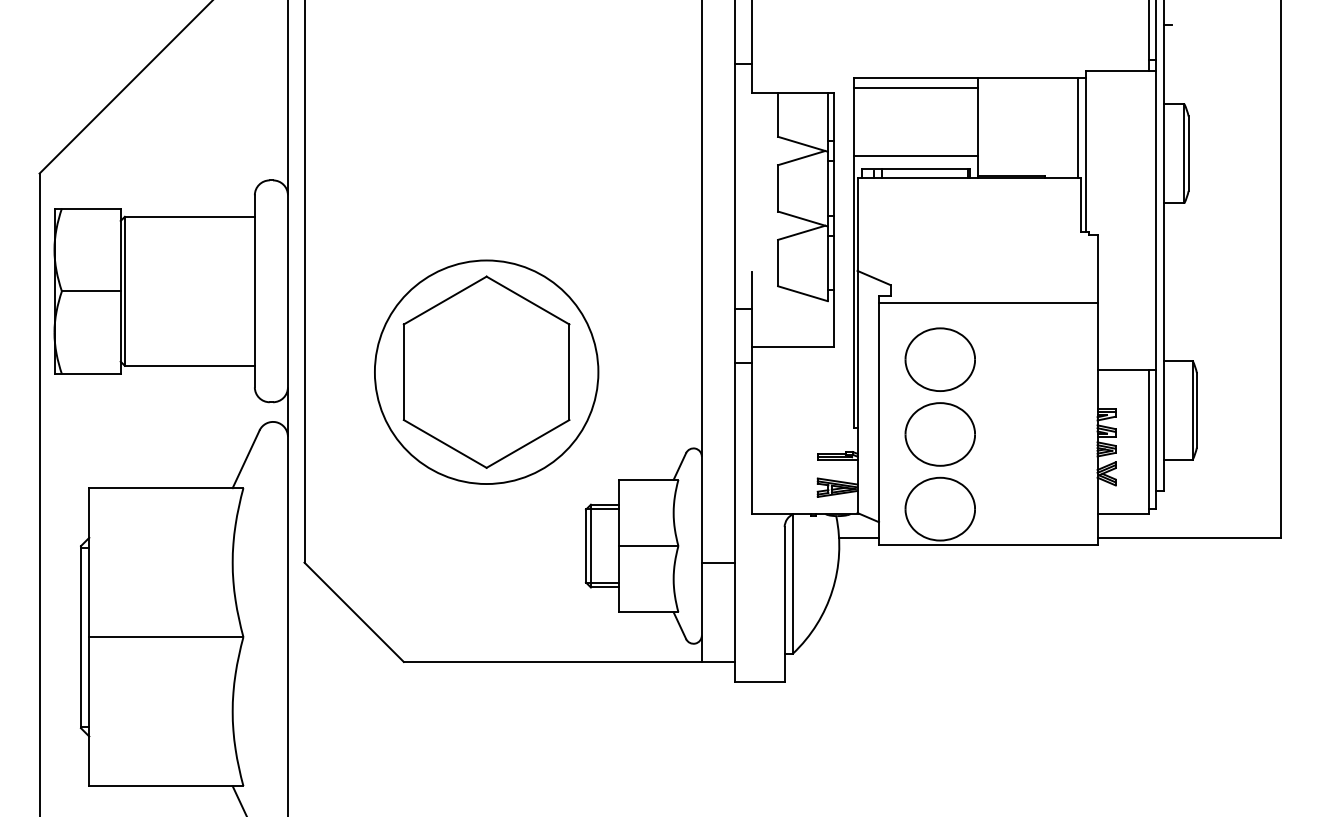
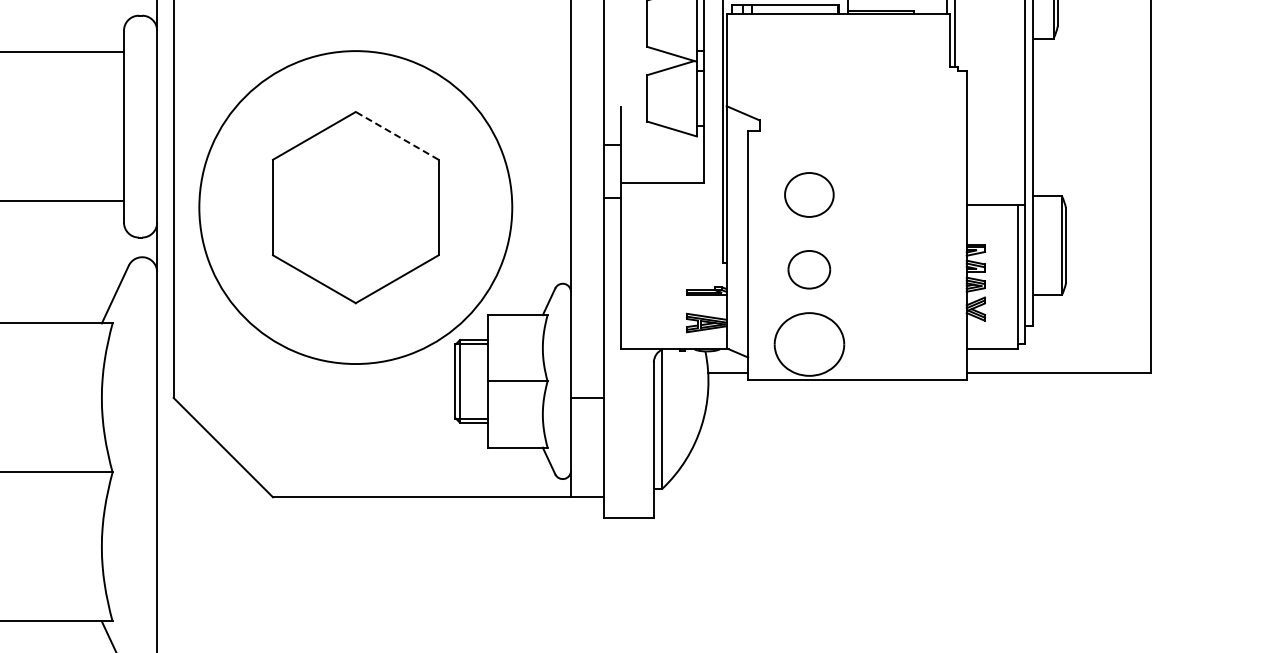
line: (528, 300) -> (397, 135), solid -> dashed
line: (988, 302) -> (857, 137), removed
part: (939, 359) -> (808, 194), size x0.7
circle: (486, 372) -> (355, 207), size x1.4
part: (939, 434) -> (808, 269), size x0.6

